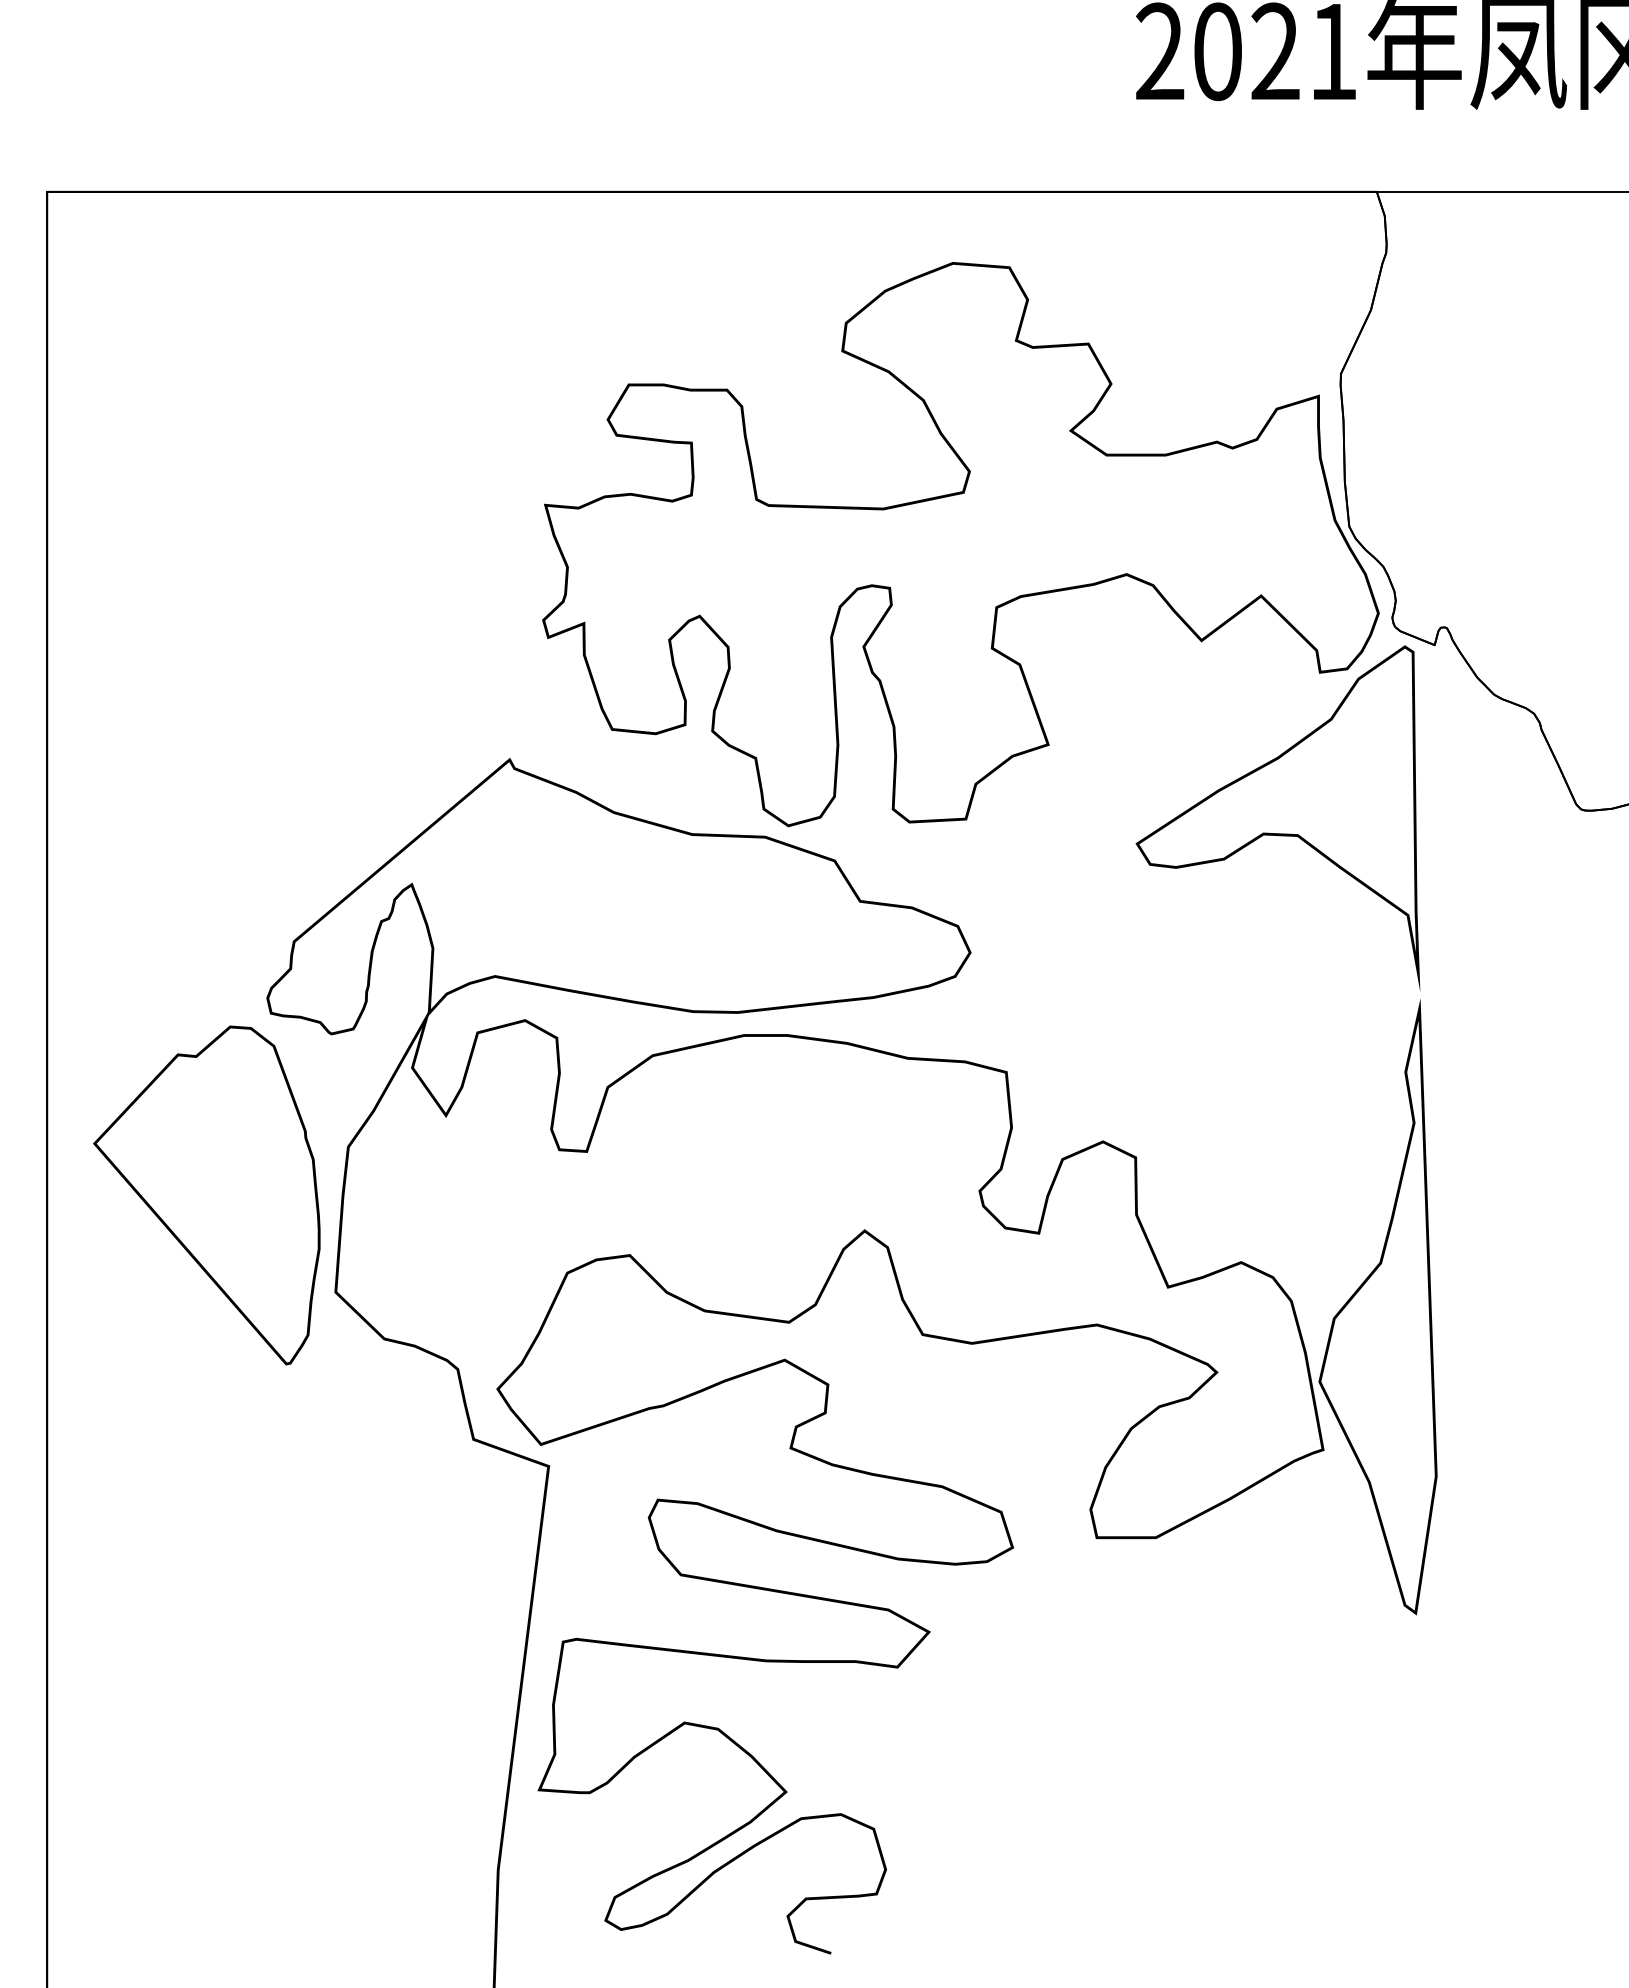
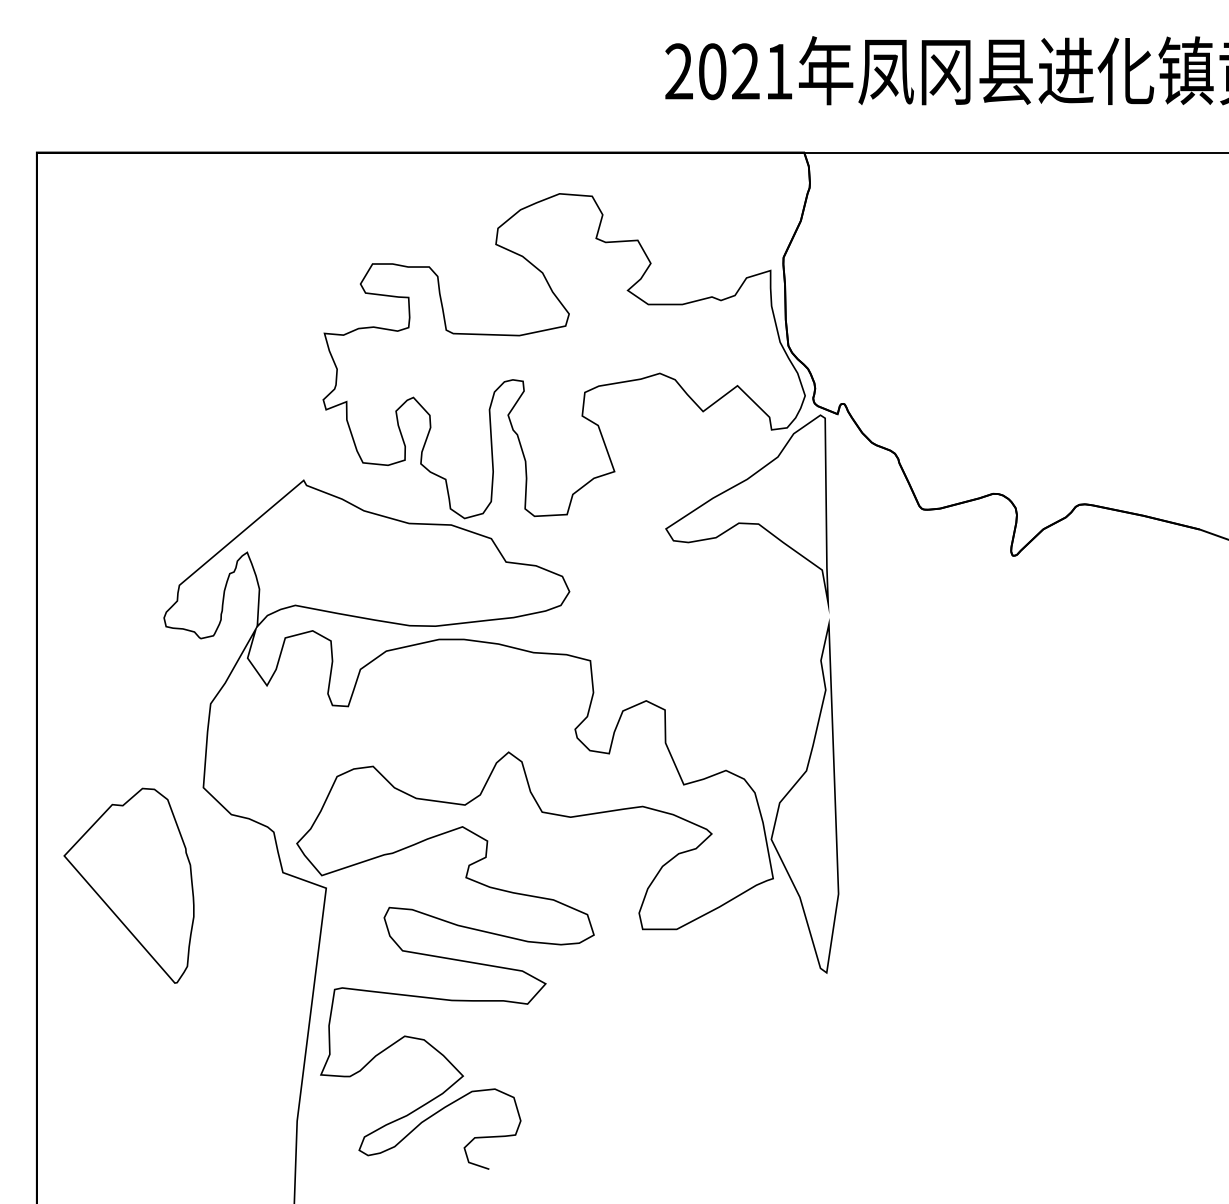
part: (205, 1194) -> (128, 885), moved

